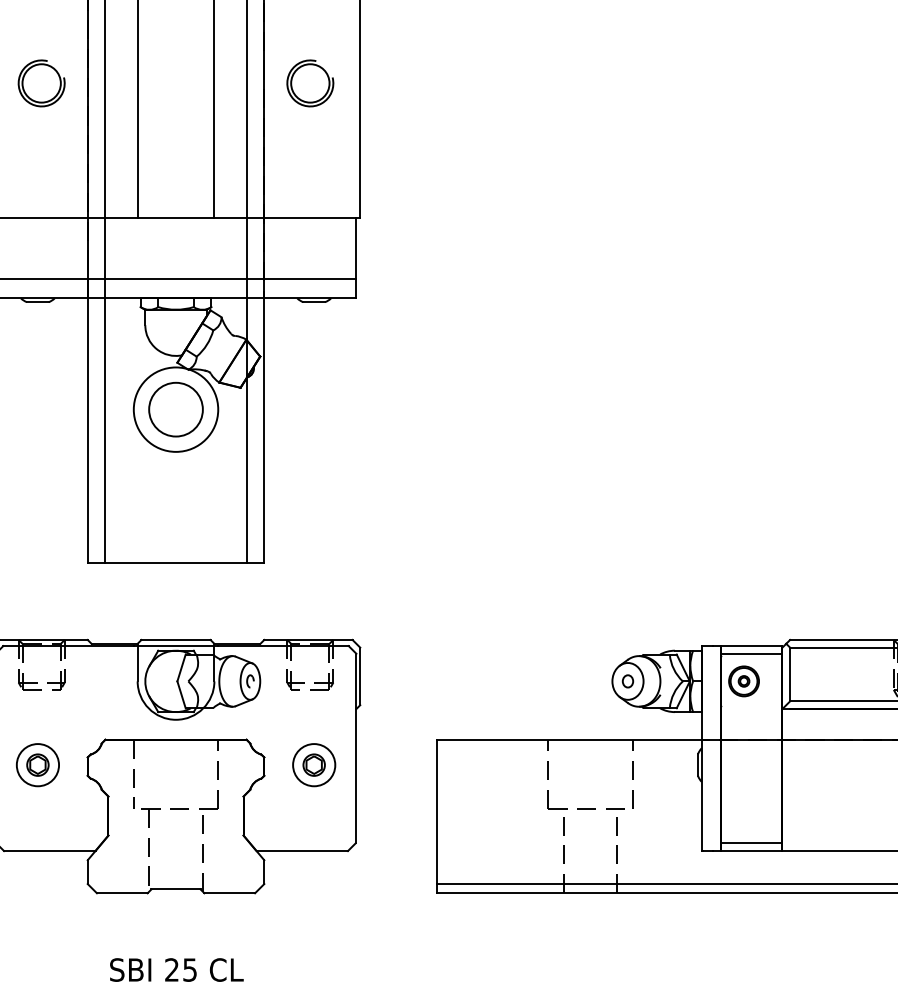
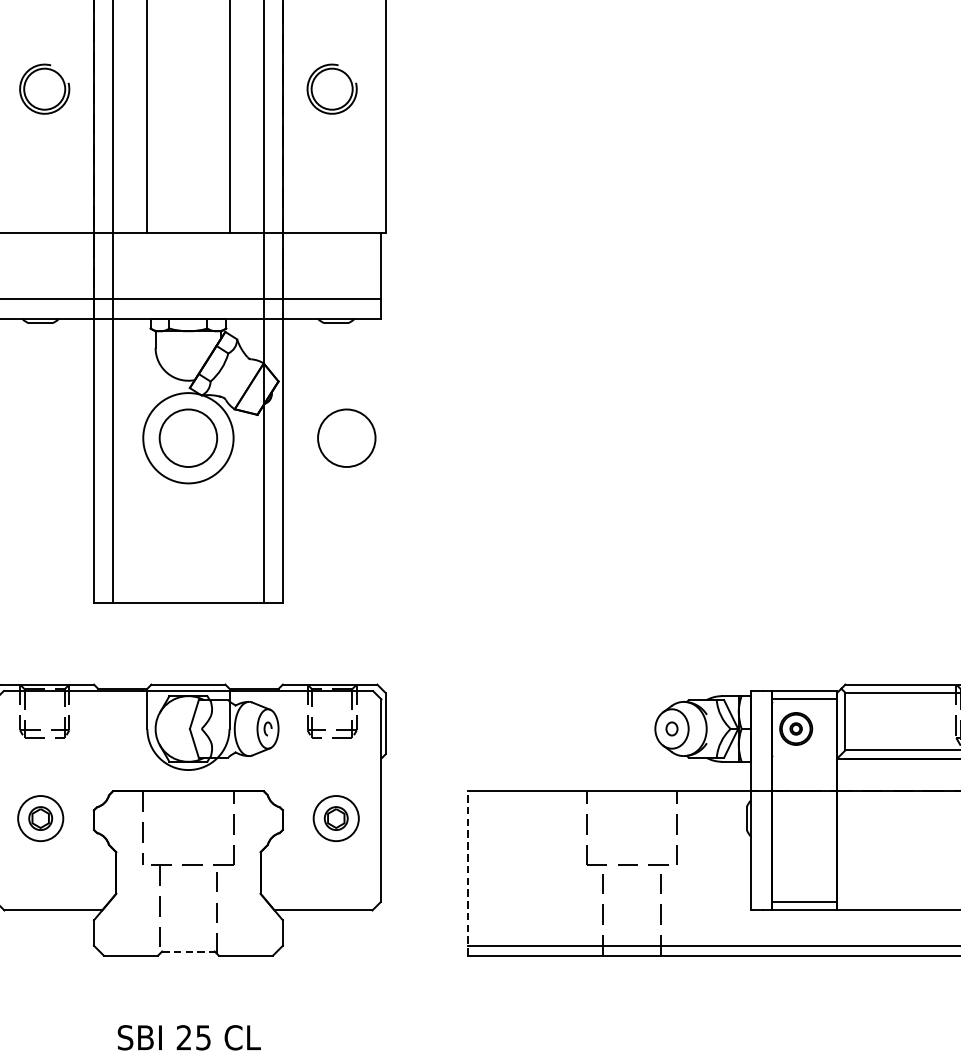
circle: (323, 409) -> (346, 438), added
line: (437, 816) -> (468, 873), solid -> dashed
line: (176, 889) -> (188, 951), solid -> dashed

